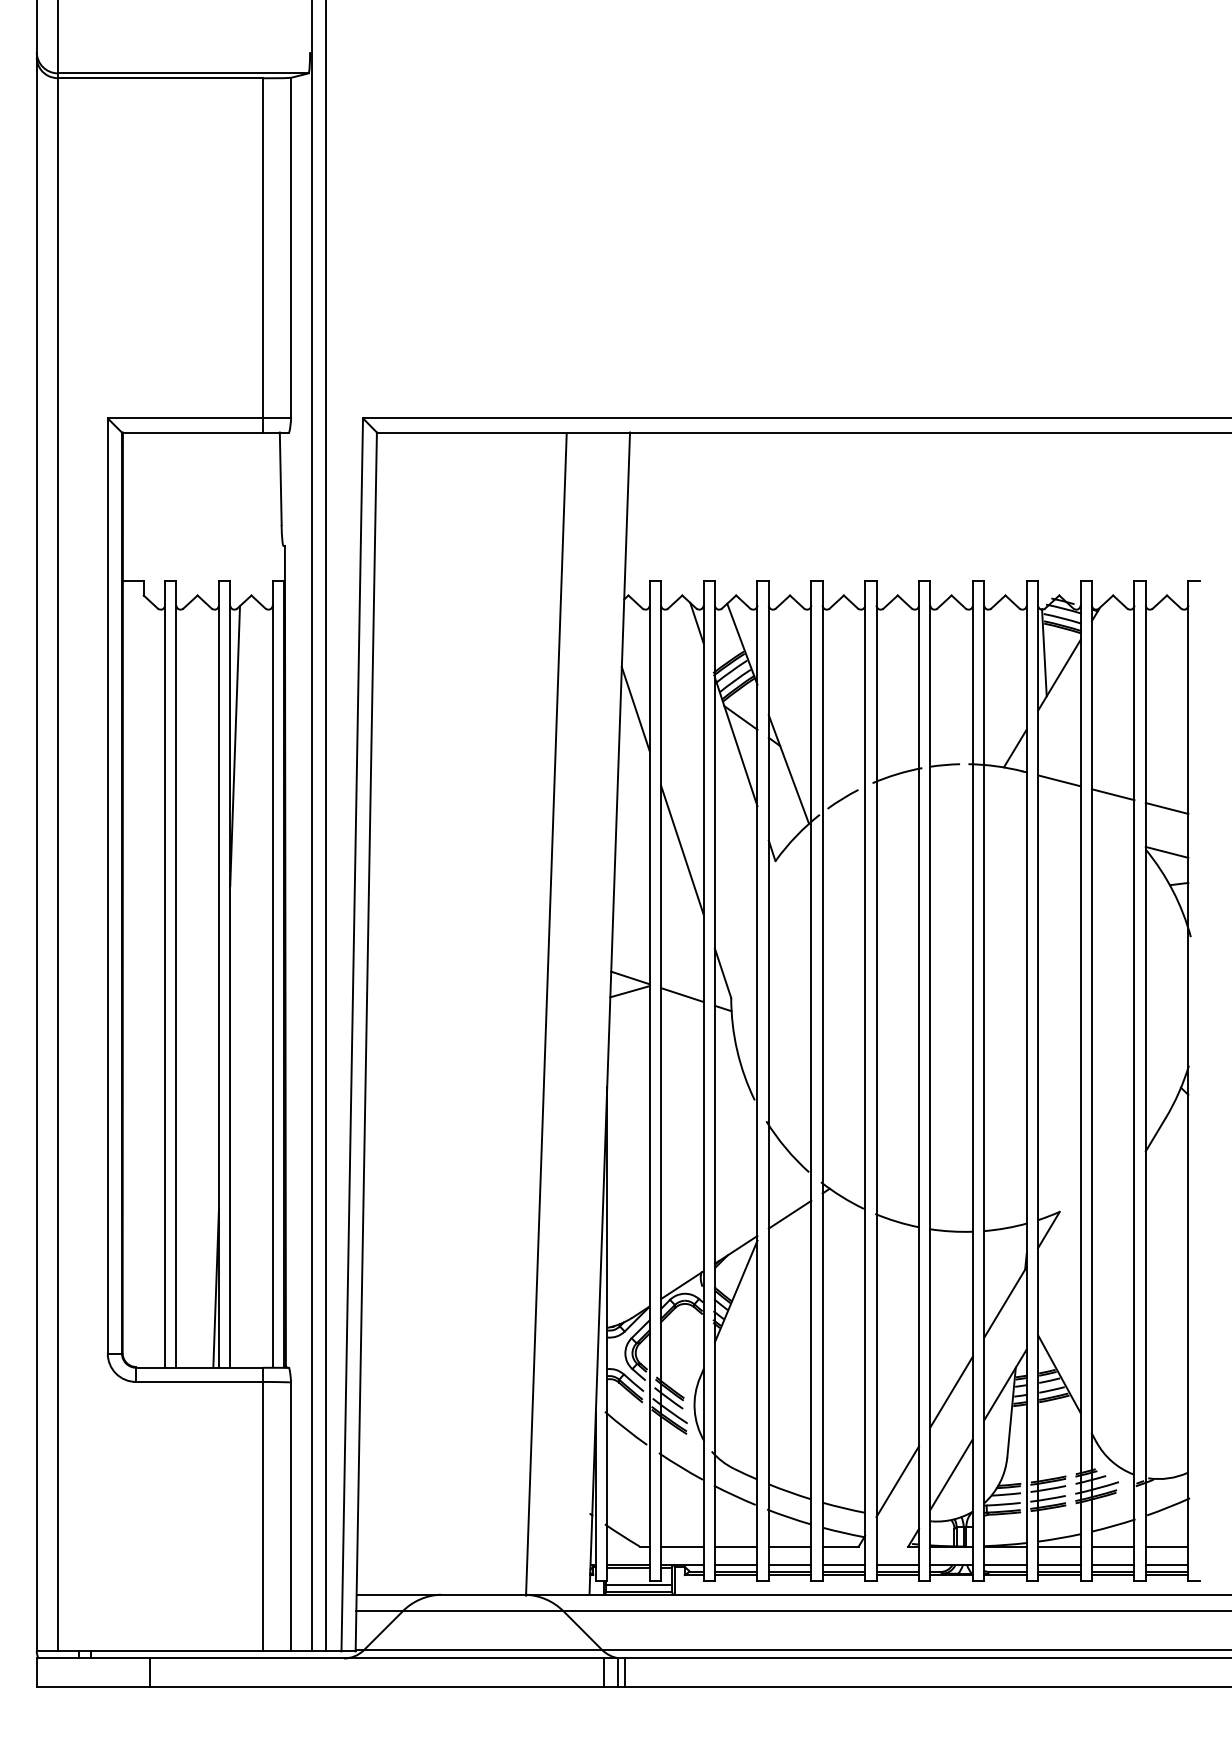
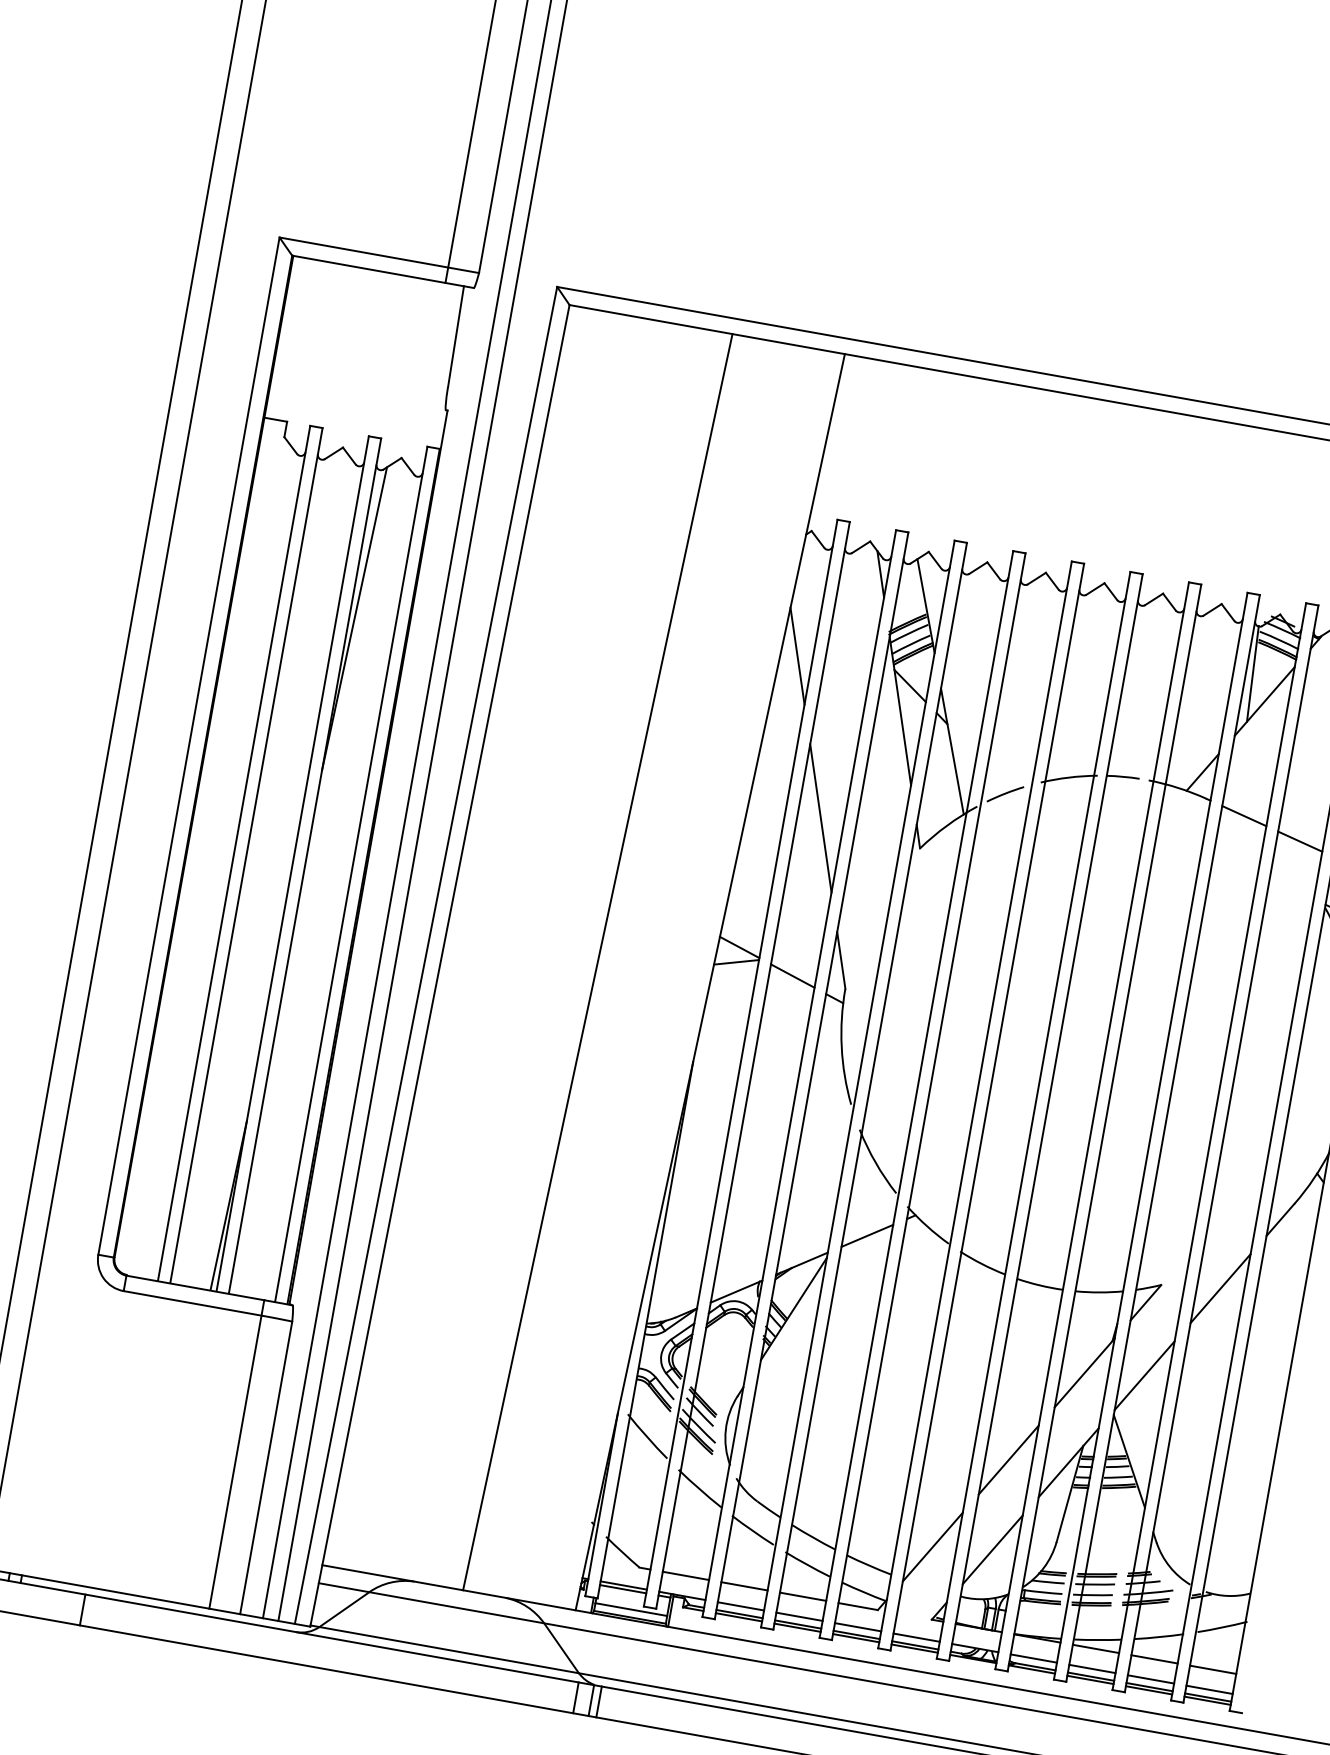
line: (546, 1014) -> (597, 962), moved
line: (1112, 1205) -> (1219, 1288), added
line: (1059, 1294) -> (1144, 1374), added

